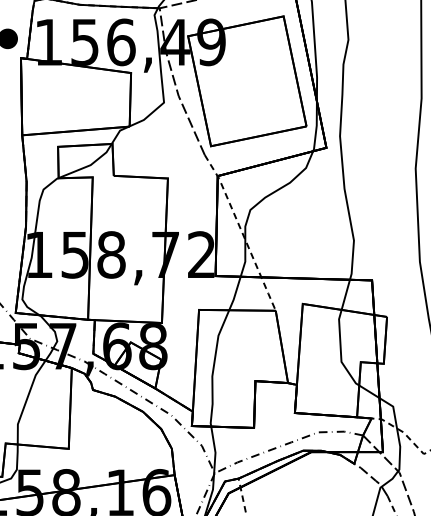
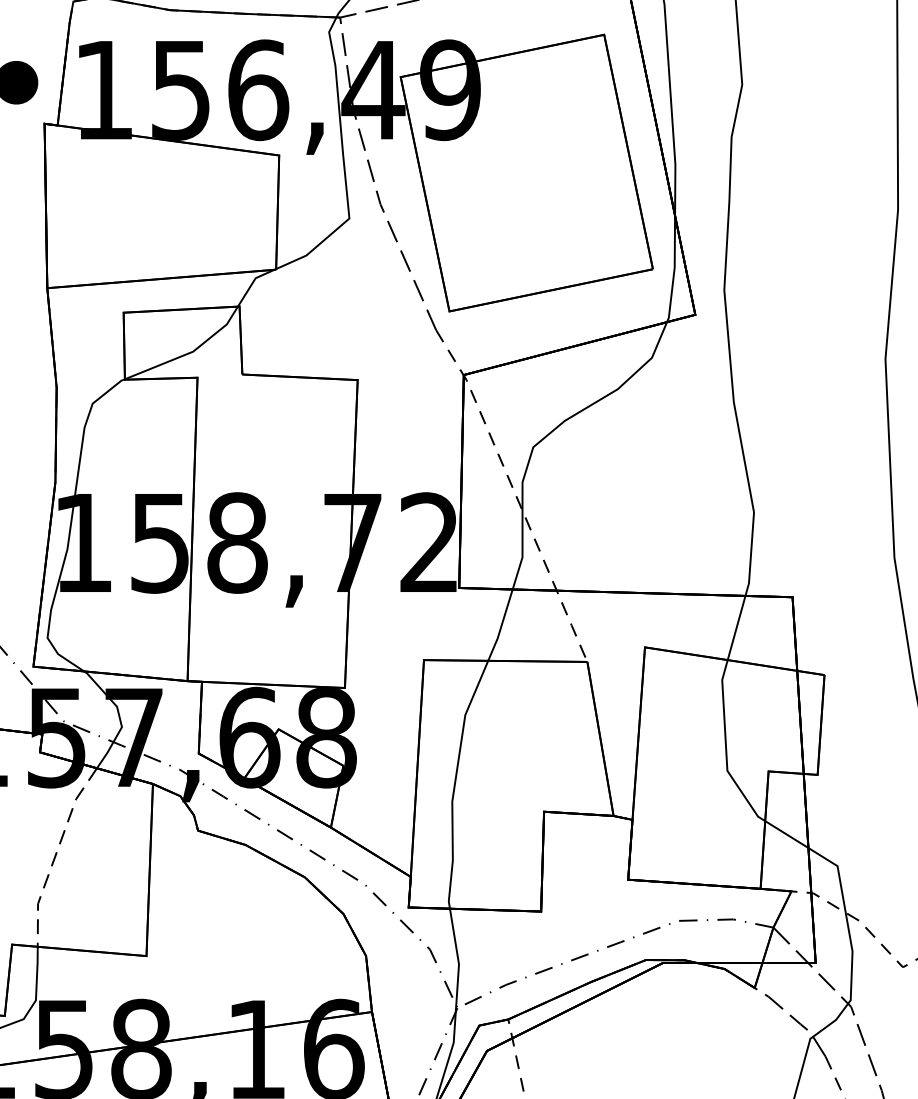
line: (26, 401) -> (56, 855), solid -> dashed

